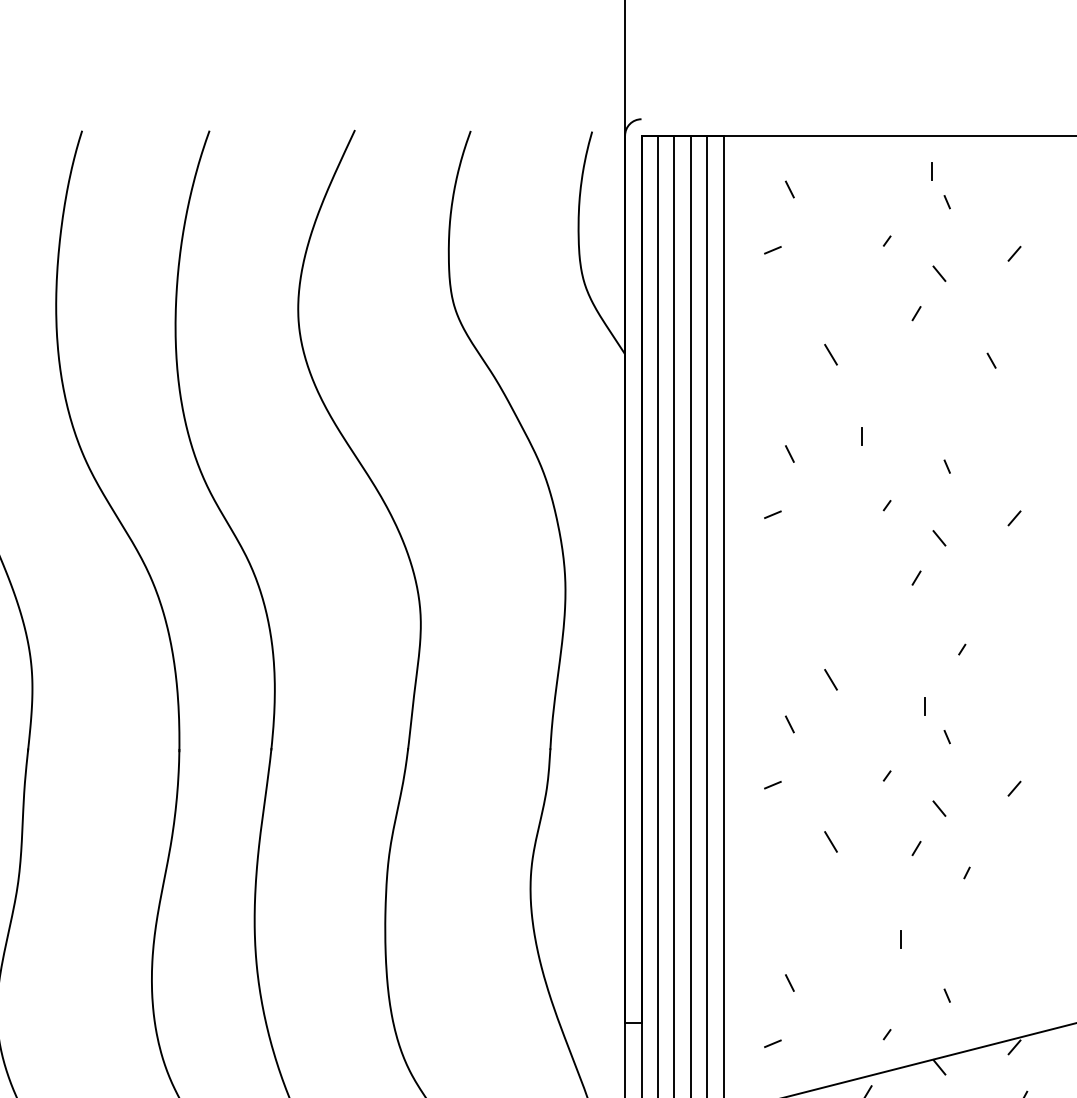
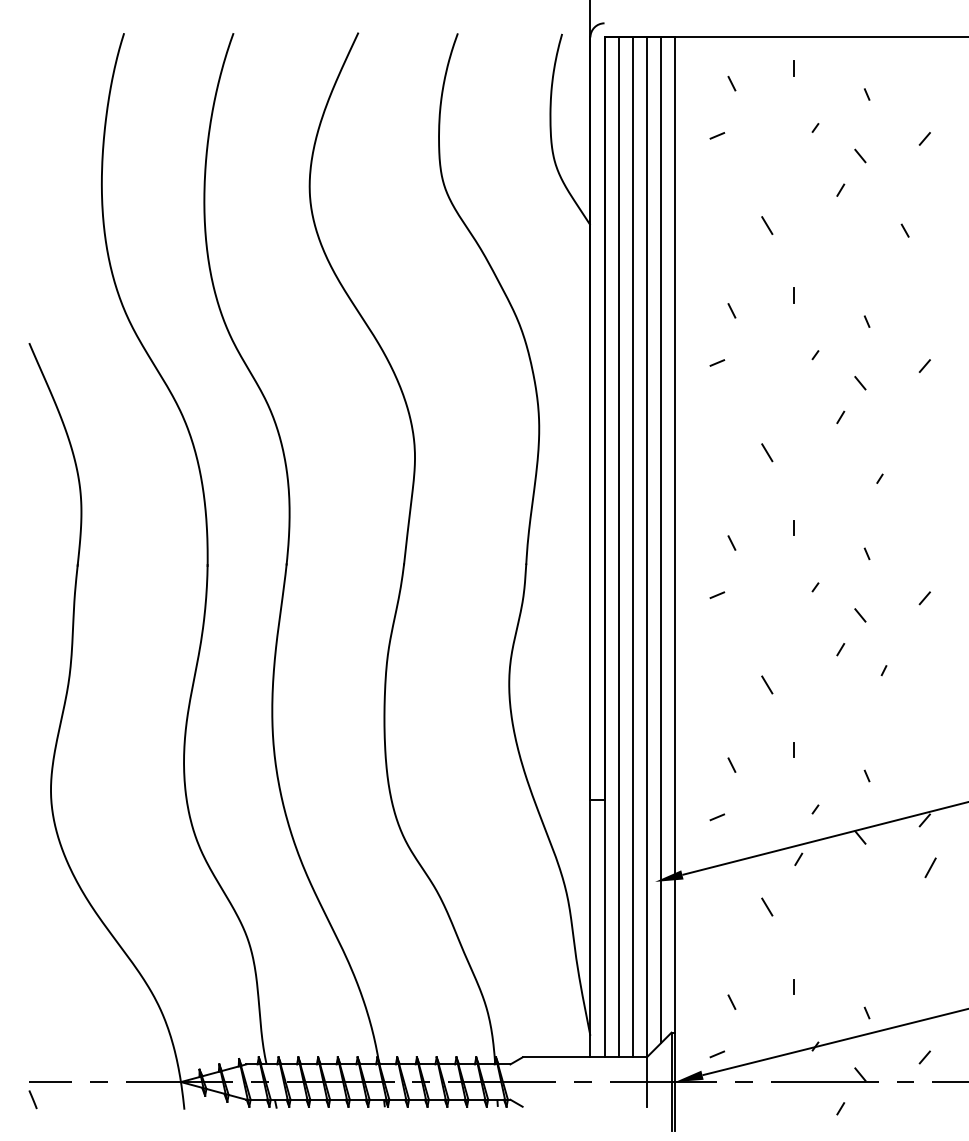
line: (931, 171) -> (793, 68), moved
line: (831, 679) -> (767, 452), moved
line: (924, 706) -> (793, 527), moved
line: (831, 841) -> (767, 684), moved
line: (901, 939) -> (793, 749), moved

